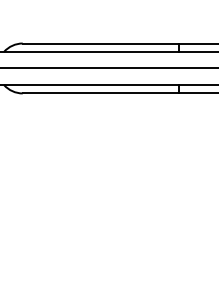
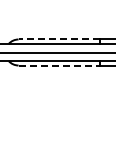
line: (101, 43) -> (59, 39), solid -> dashed
line: (101, 93) -> (59, 65), solid -> dashed

